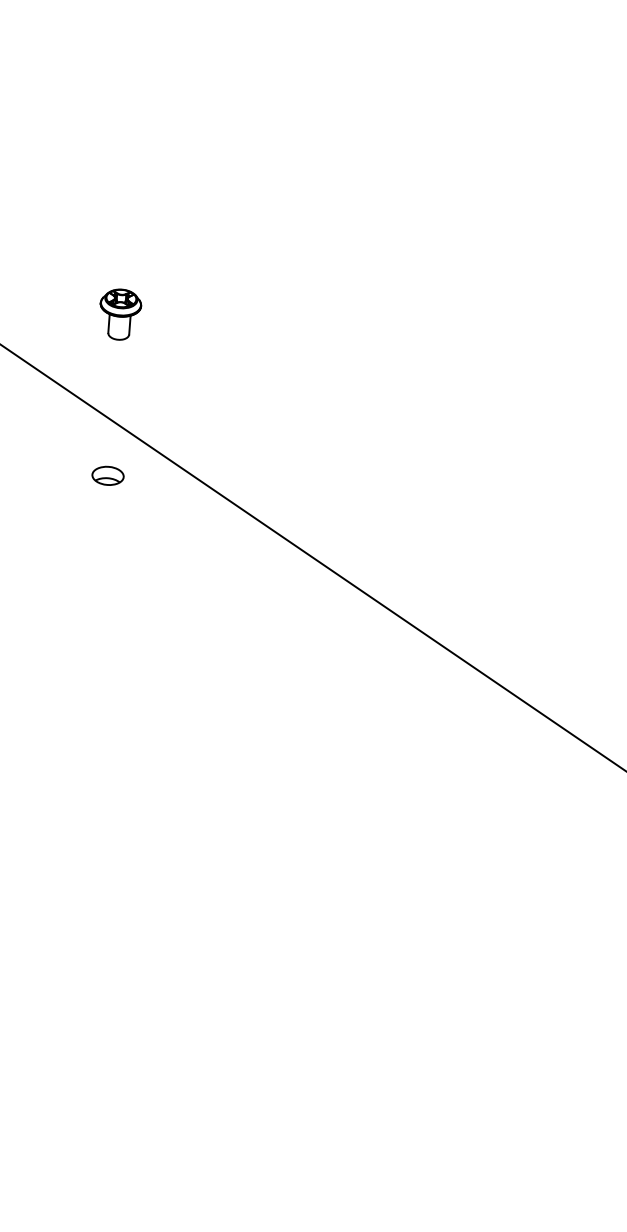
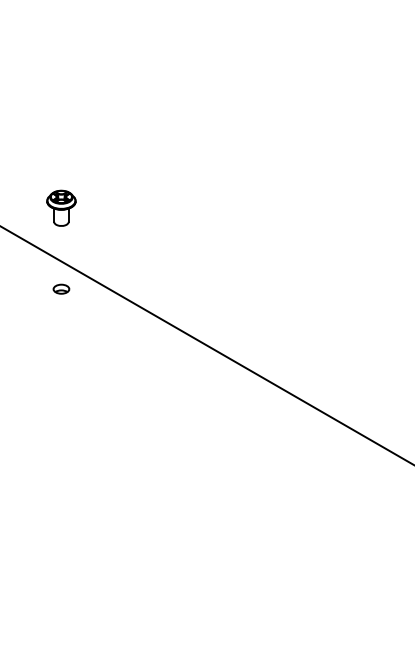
part: (120, 313) -> (61, 207), size x1.4

